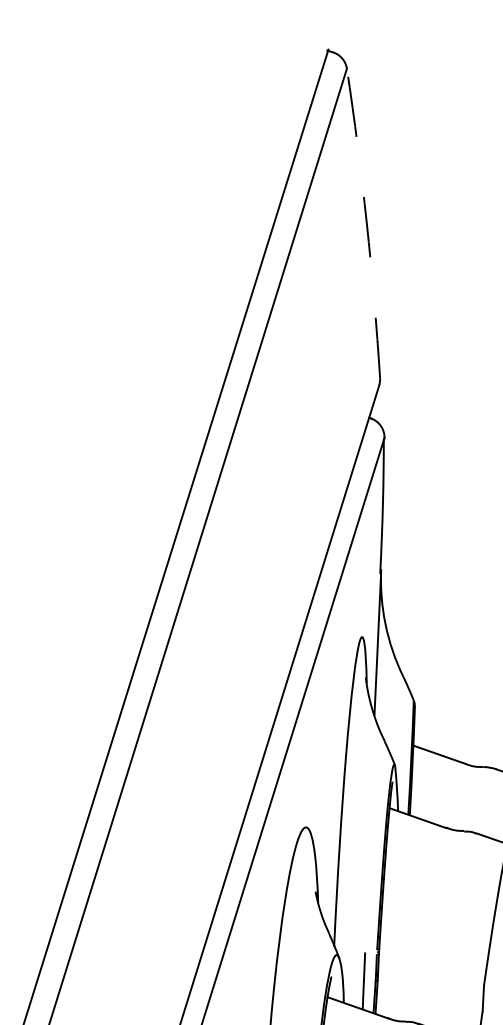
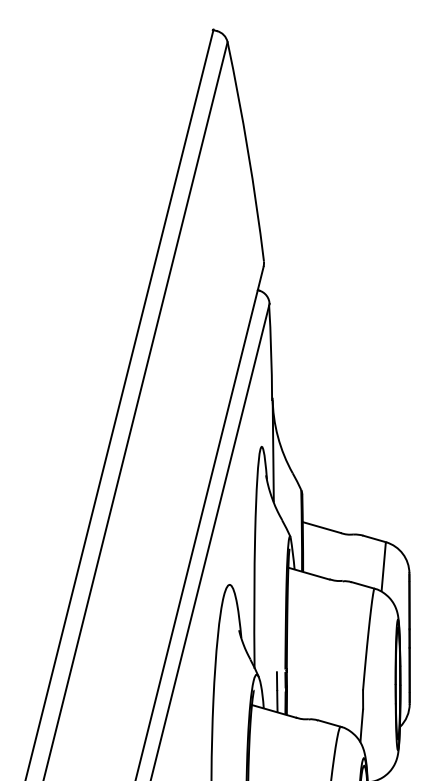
arc: (367, 223) -> (248, 151), dashed -> solid

